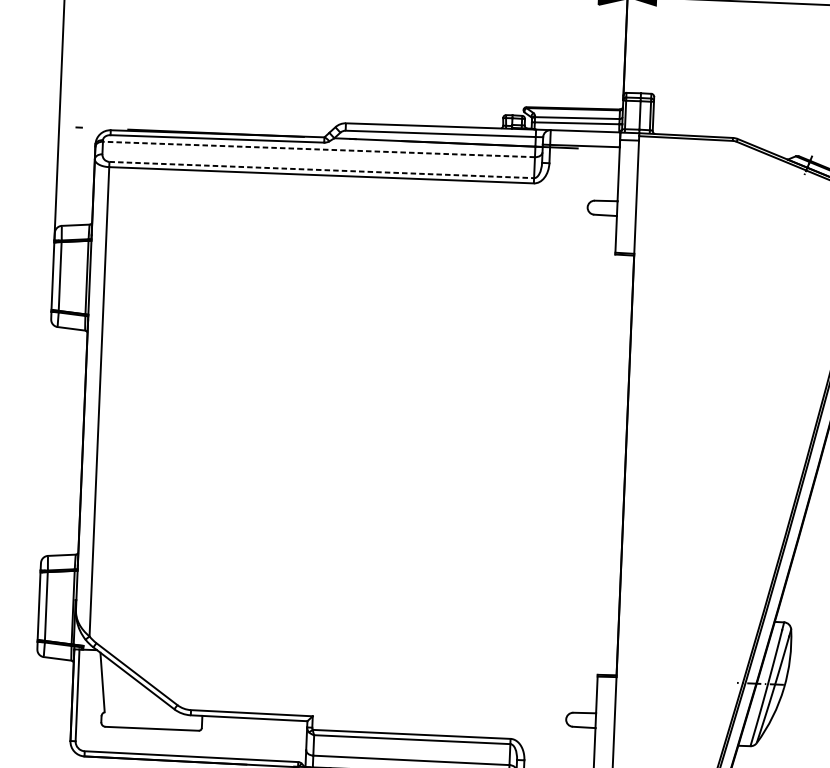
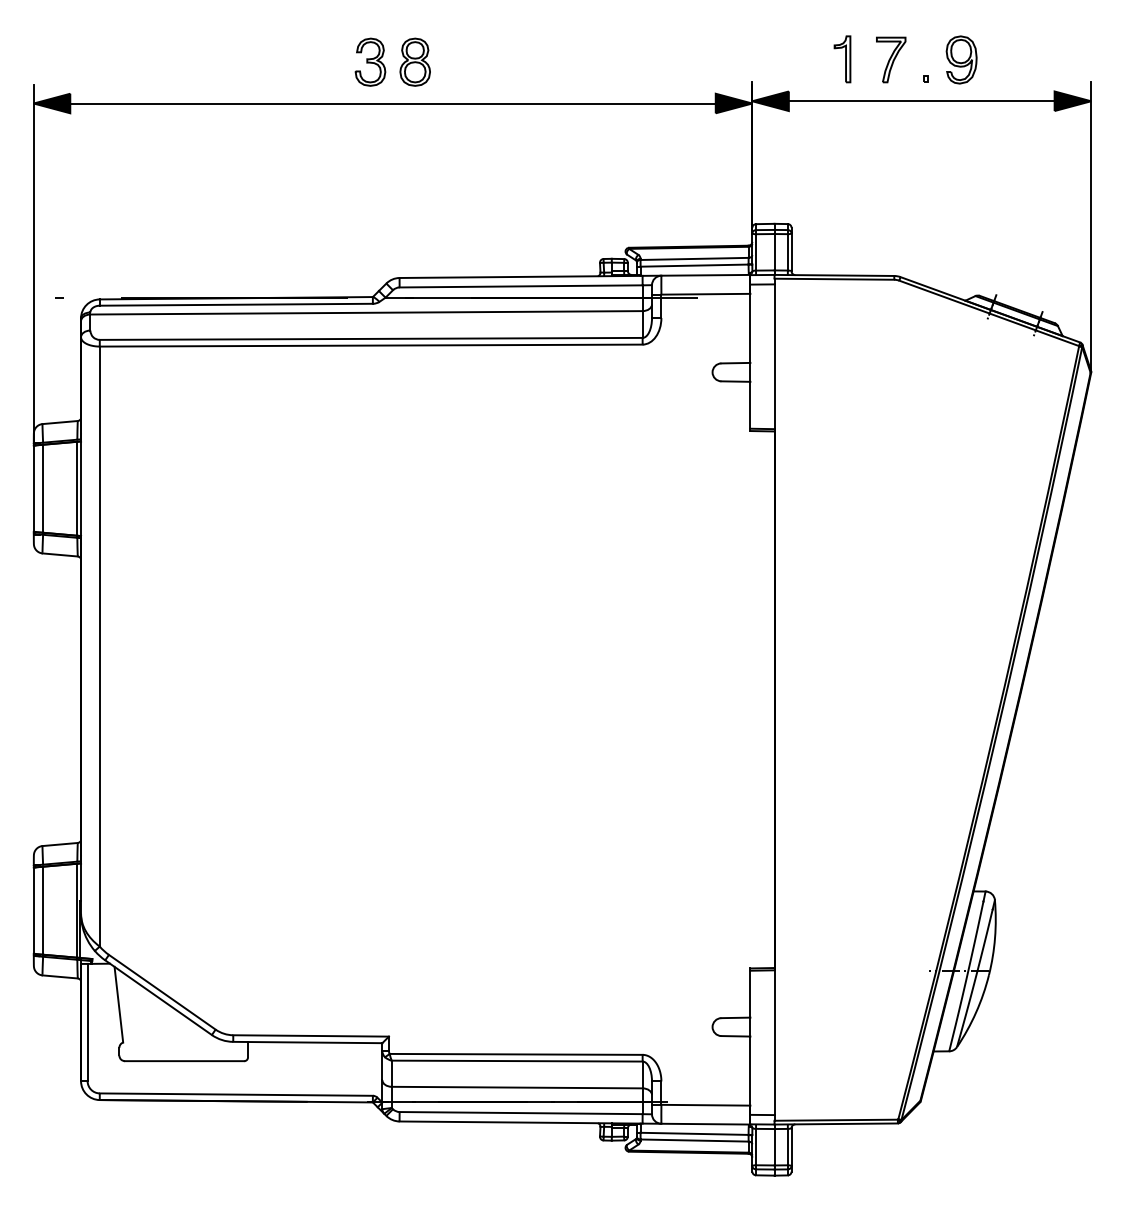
line: (318, 149) -> (366, 312), dashed -> solid
line: (322, 169) -> (371, 338), dashed -> solid

